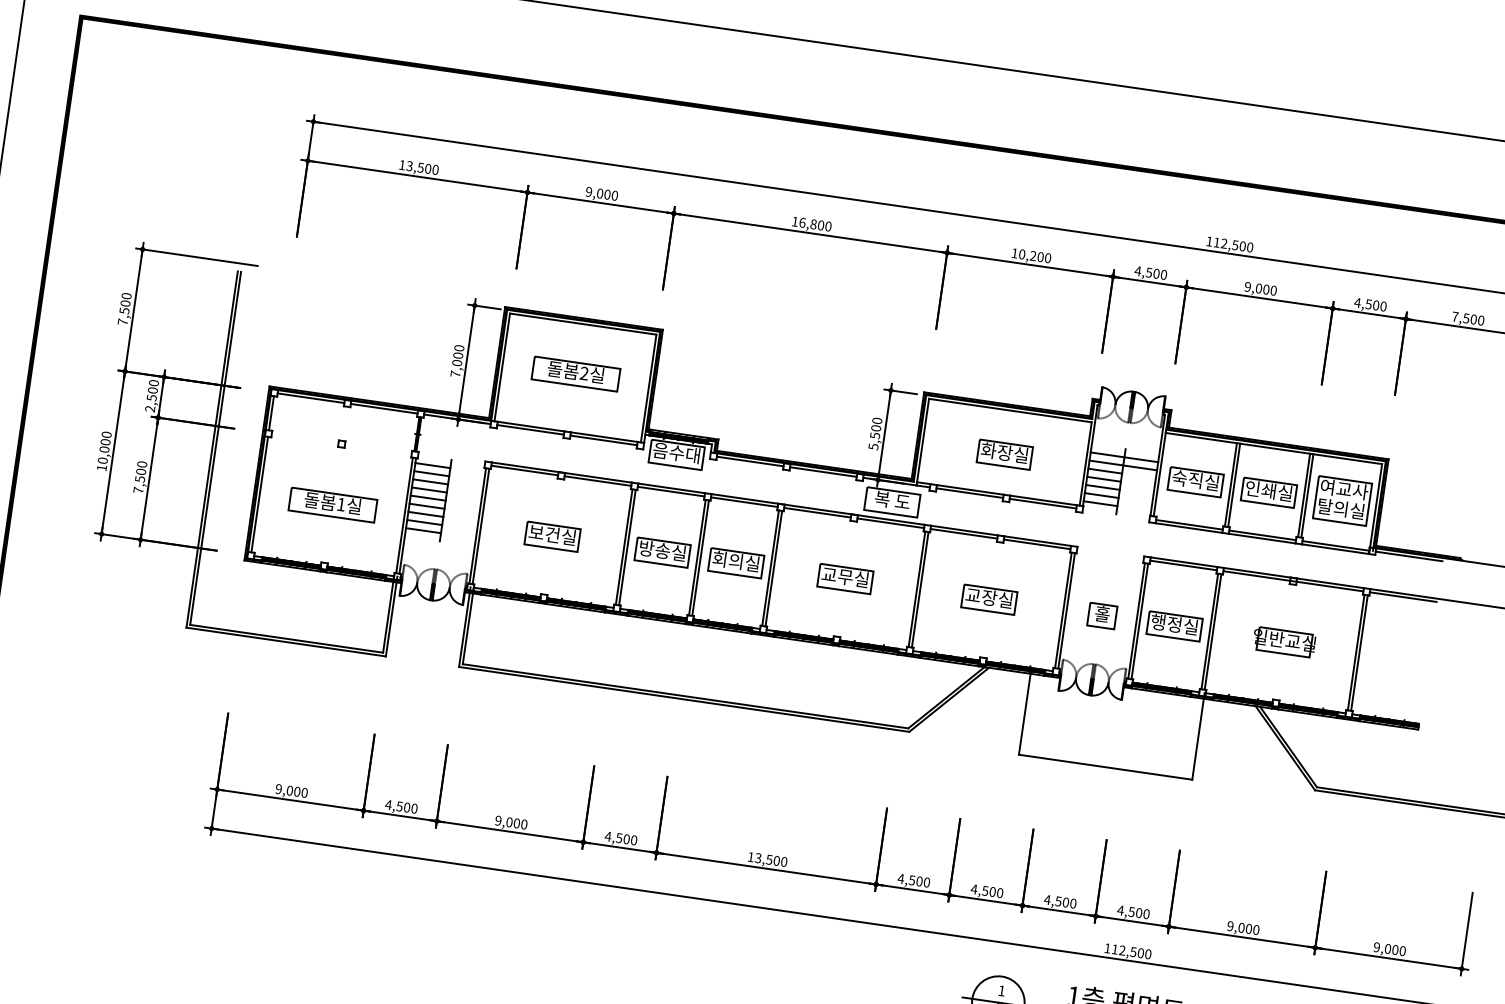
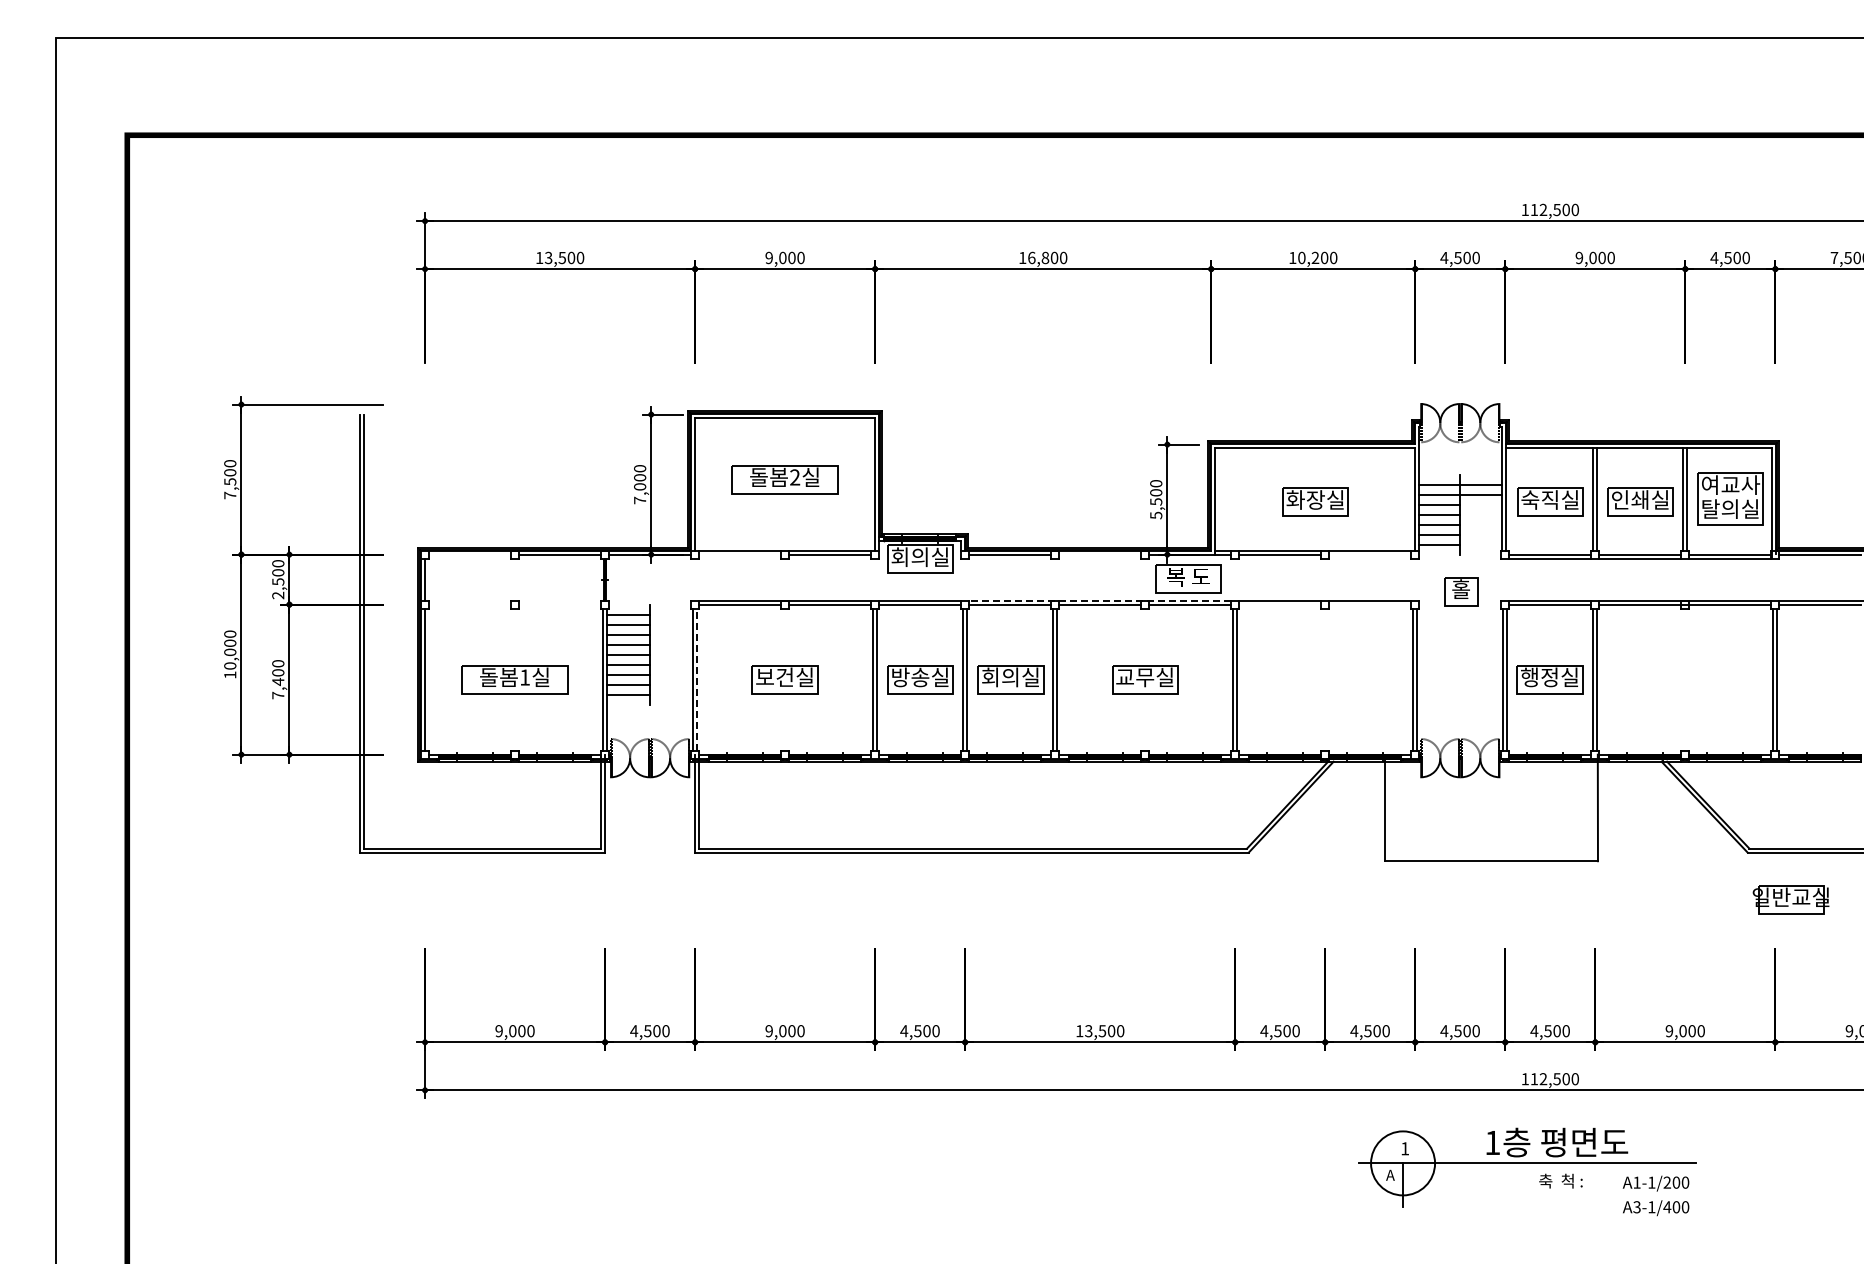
line: (311, 398) -> (470, 554), removed
line: (530, 429) -> (740, 554), removed
text: (676, 453) -> (919, 557), 음수대 -> 회의실
line: (823, 471) -> (1100, 554), removed
text: (140, 478) -> (278, 681), 7,500 -> 7,400
line: (1043, 503) -> (1370, 554), removed
line: (817, 509) -> (1099, 600), solid -> dashed
line: (481, 526) -> (697, 679), solid -> dashed
line: (964, 533) -> (1280, 604), removed
line: (1037, 544) -> (1370, 604), removed
part: (989, 599) -> (1322, 679), removed
part: (1102, 615) -> (1461, 591), moved
part: (1283, 642) -> (1790, 899), moved

